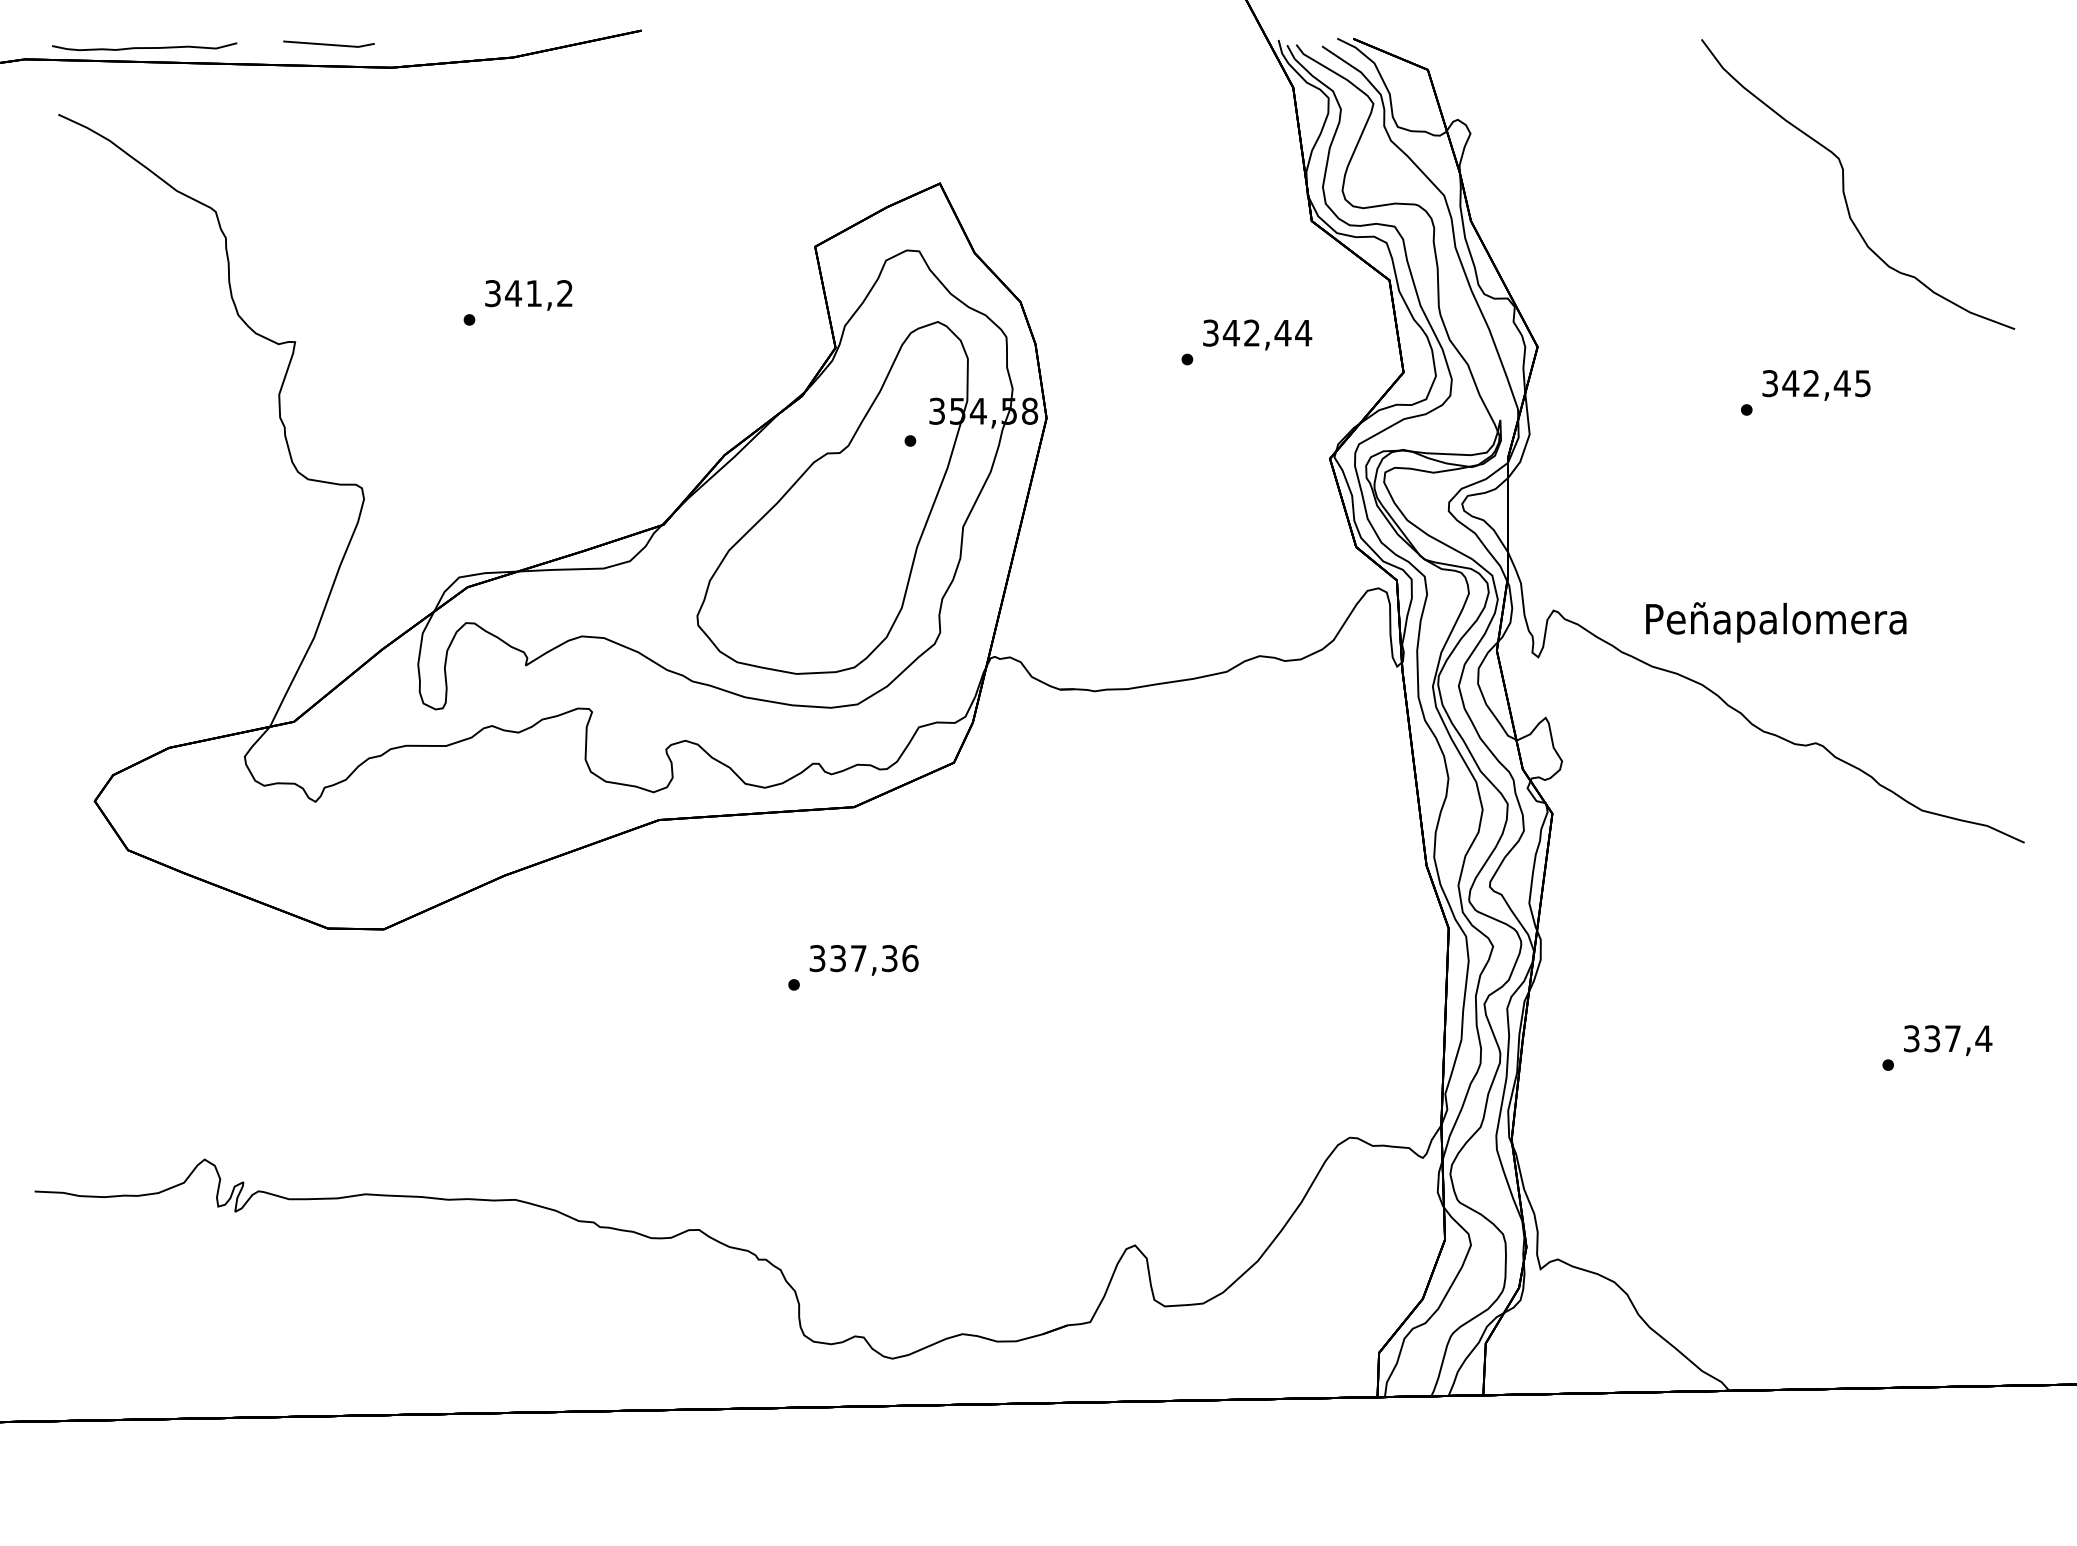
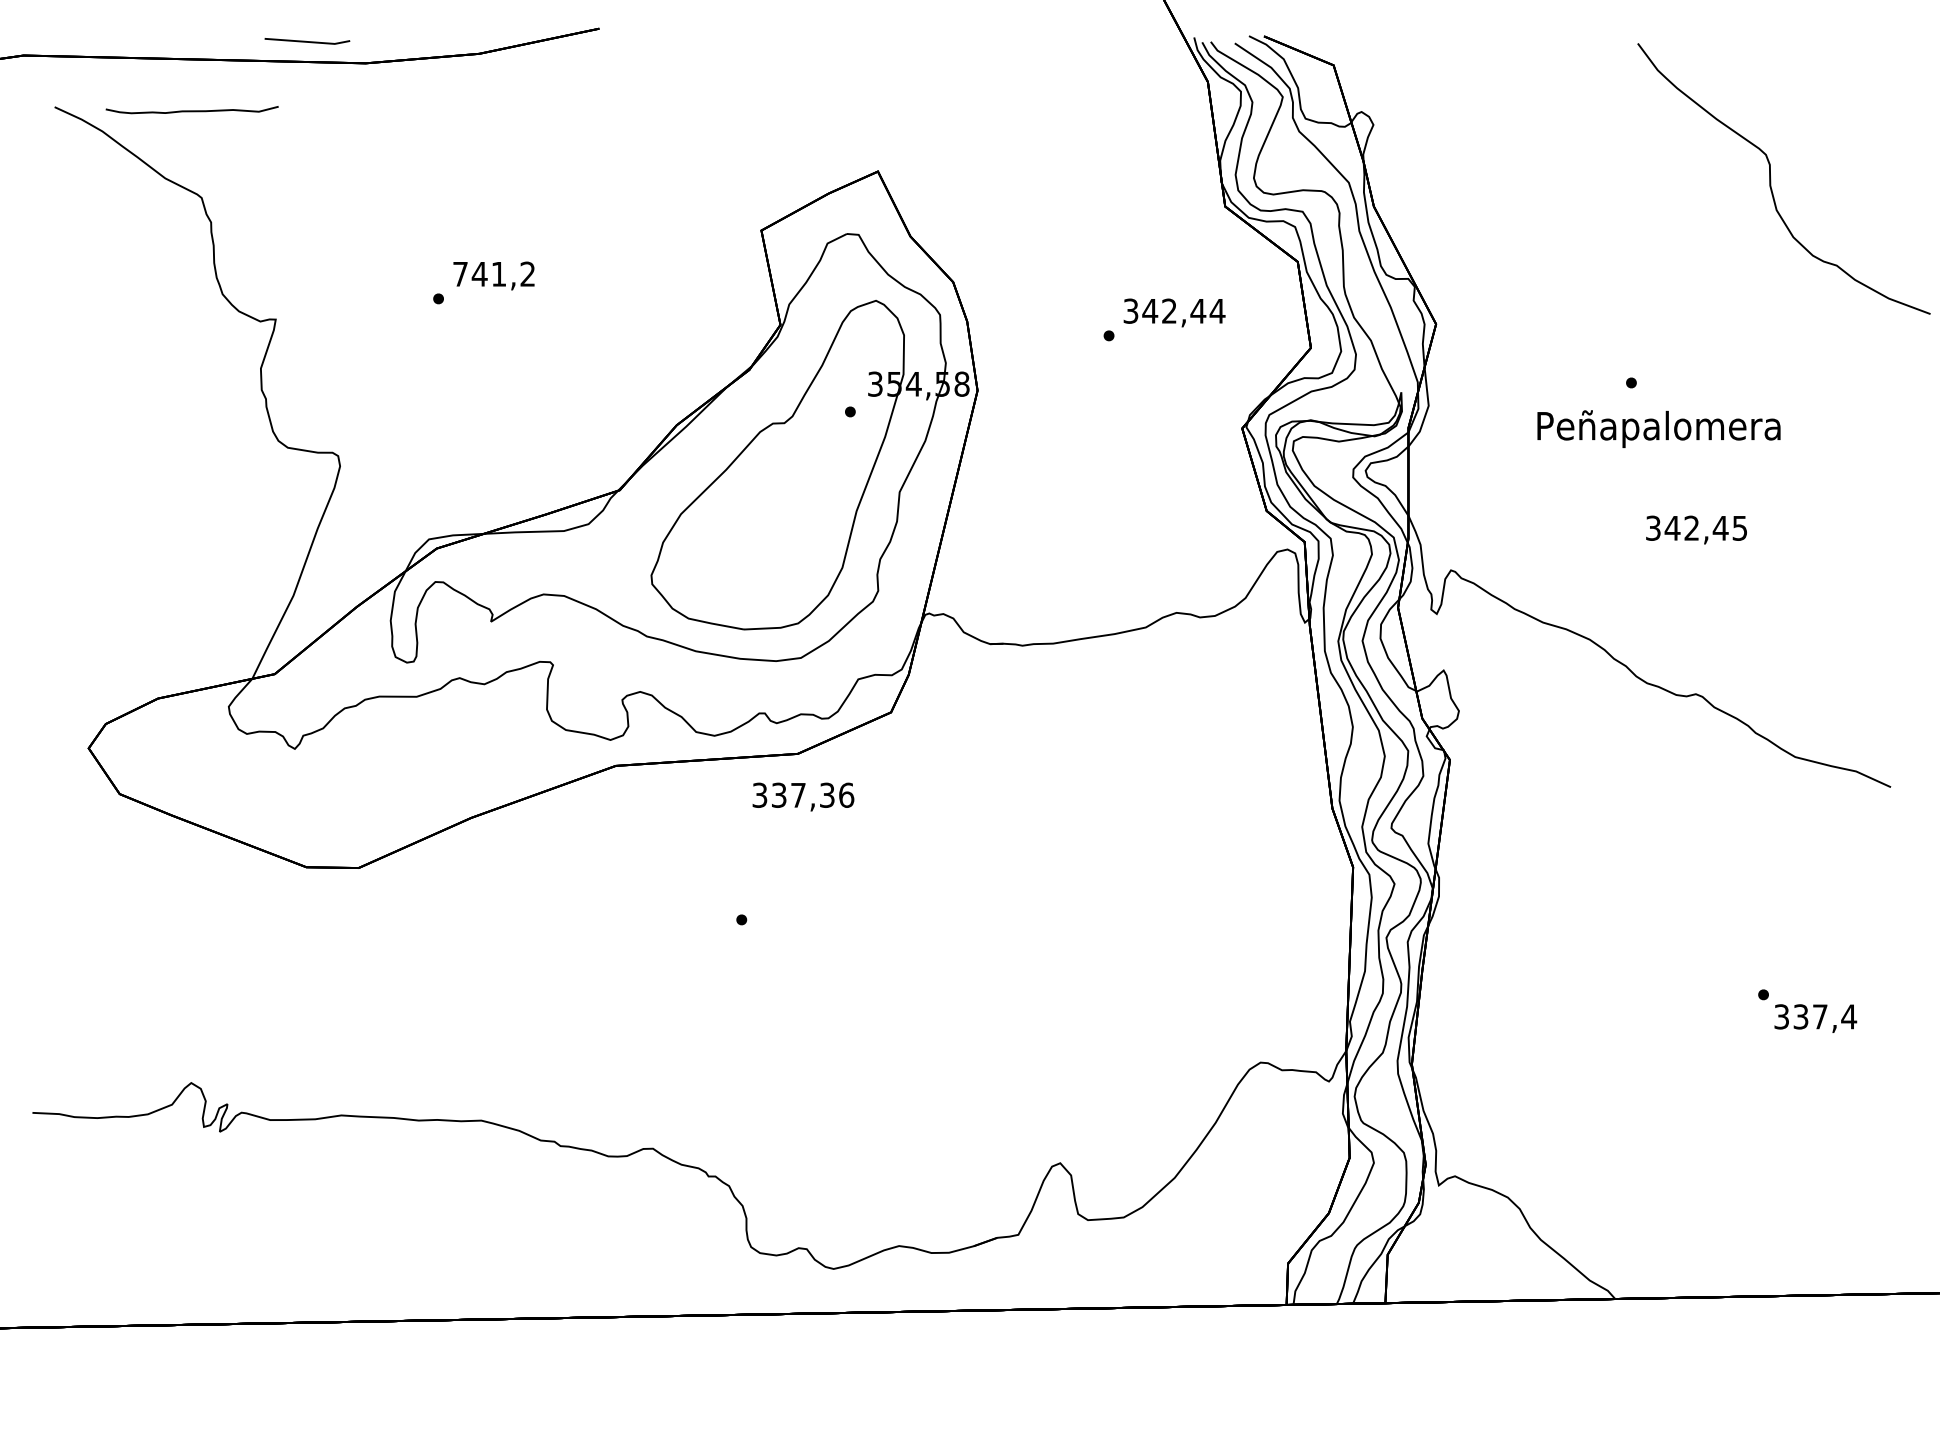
curve: (144, 47) -> (192, 110), moved
curve: (1844, 184) -> (1771, 178), moved
text: (492, 293) -> (460, 274), 341,2 -> 741,2
text: (1816, 385) -> (1696, 530), moved
text: (1776, 622) -> (1659, 429), moved
text: (863, 960) -> (802, 797), moved
text: (1948, 1040) -> (1816, 1018), moved

